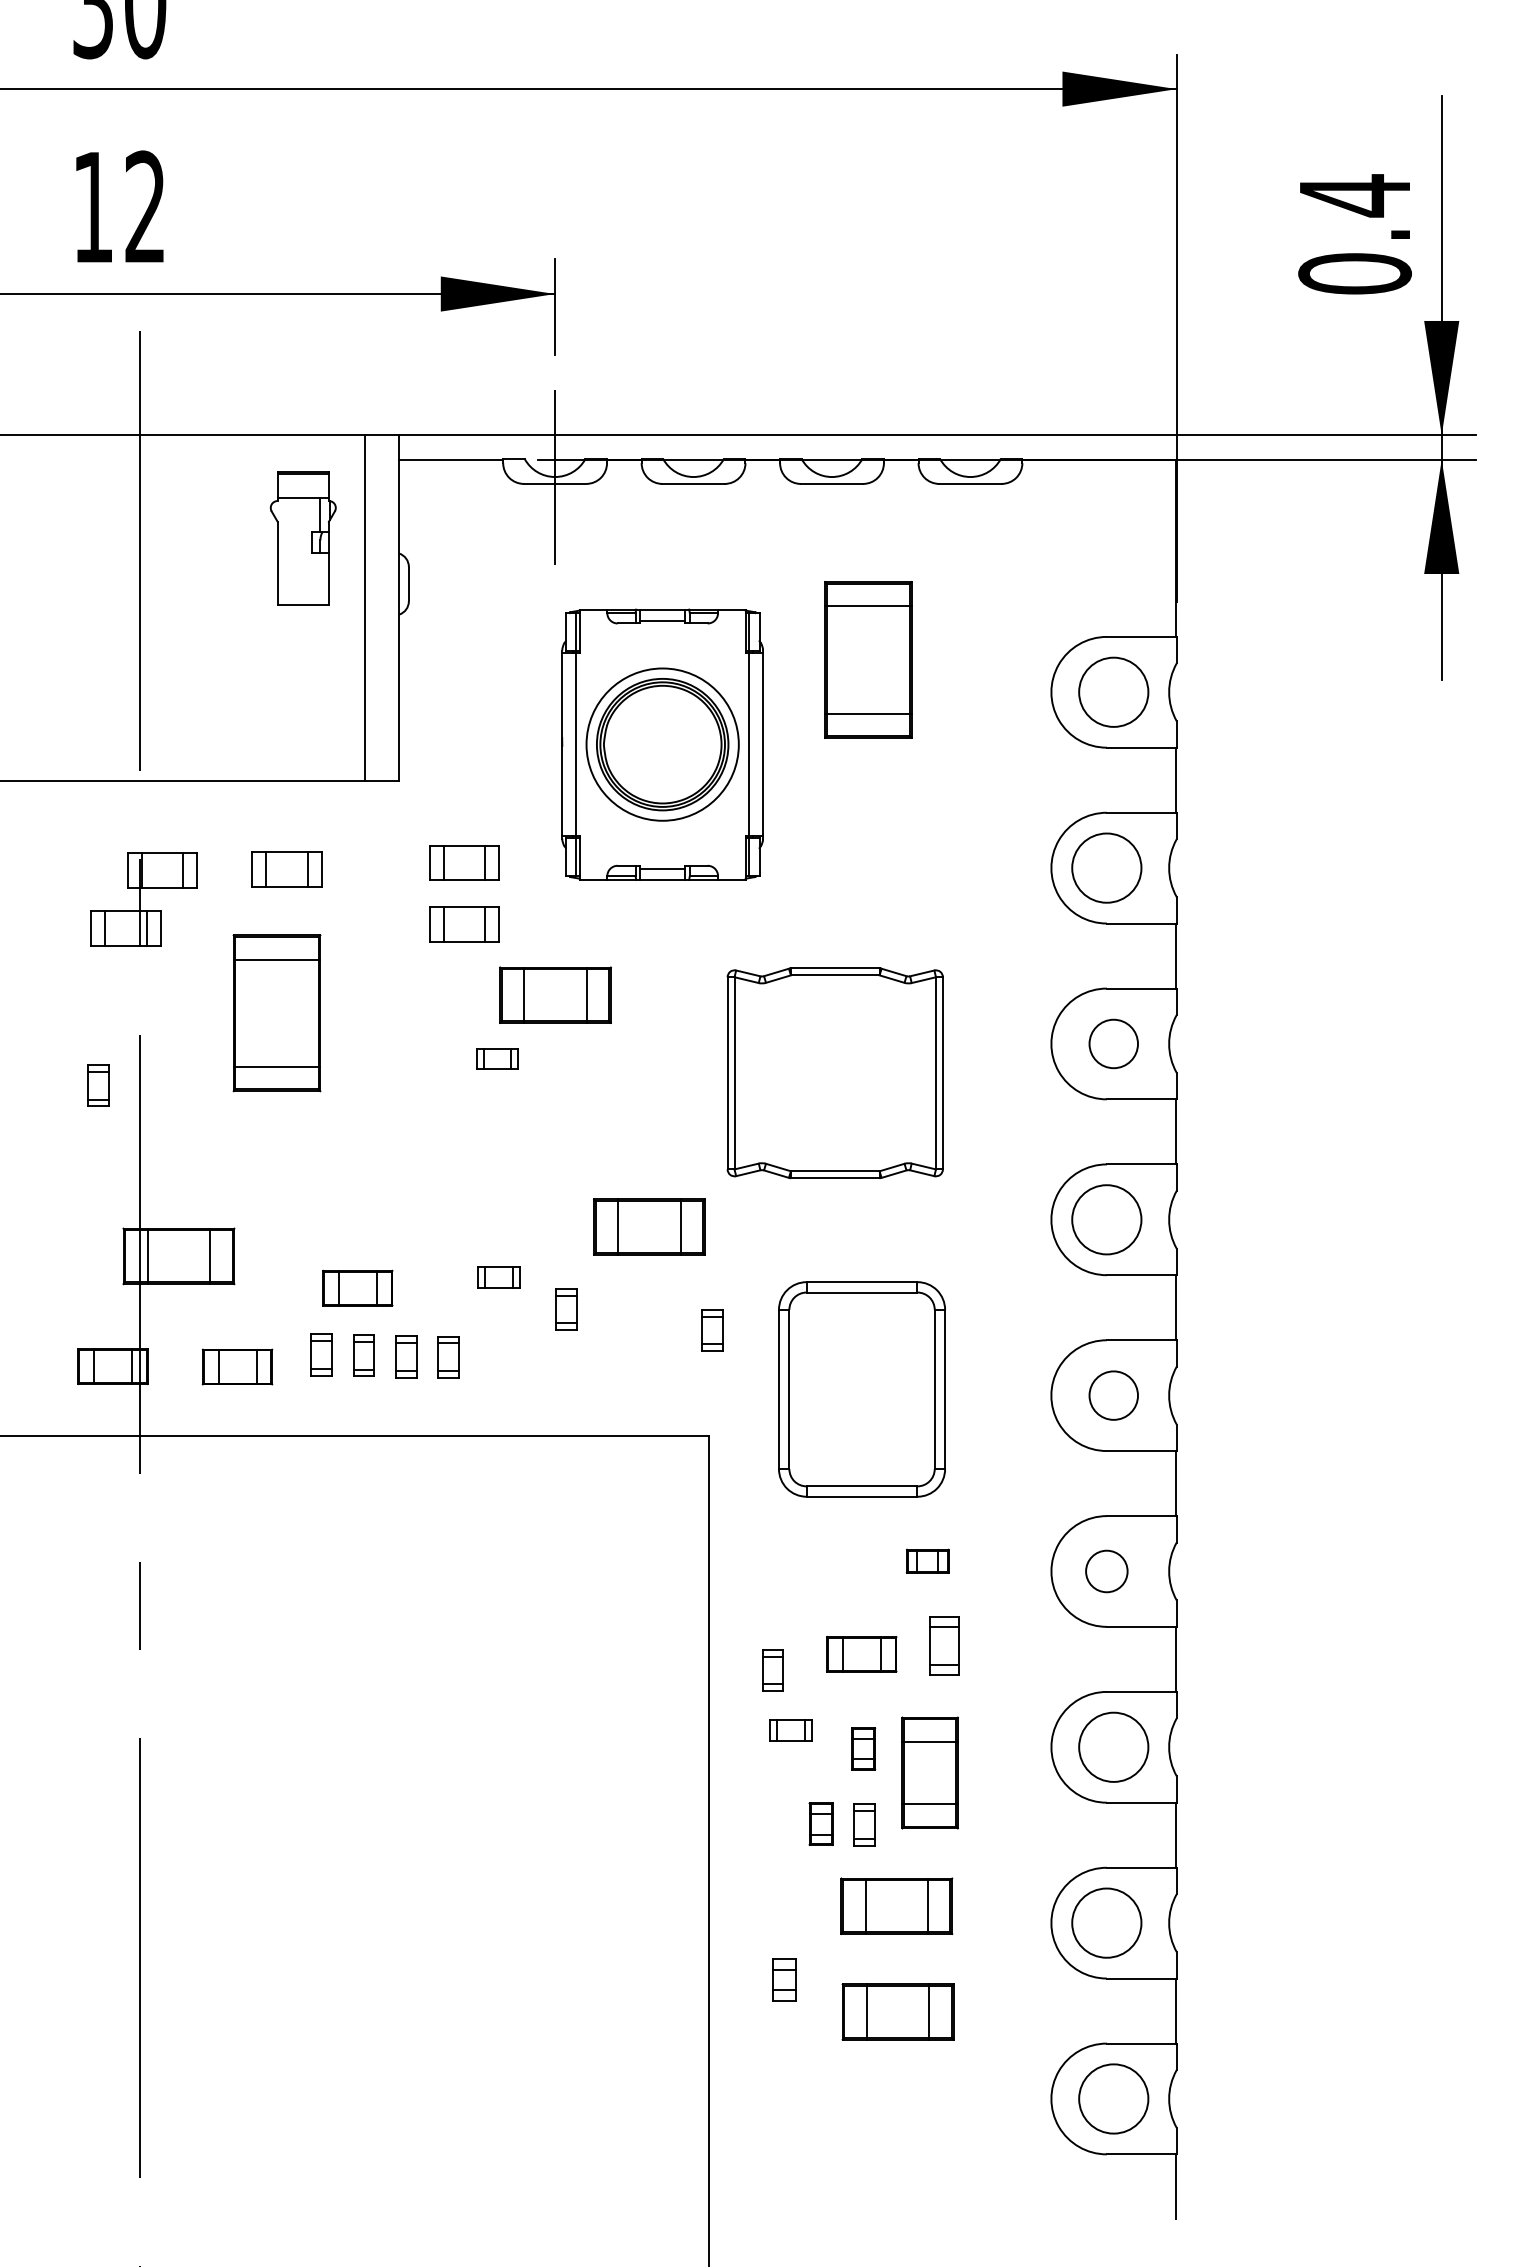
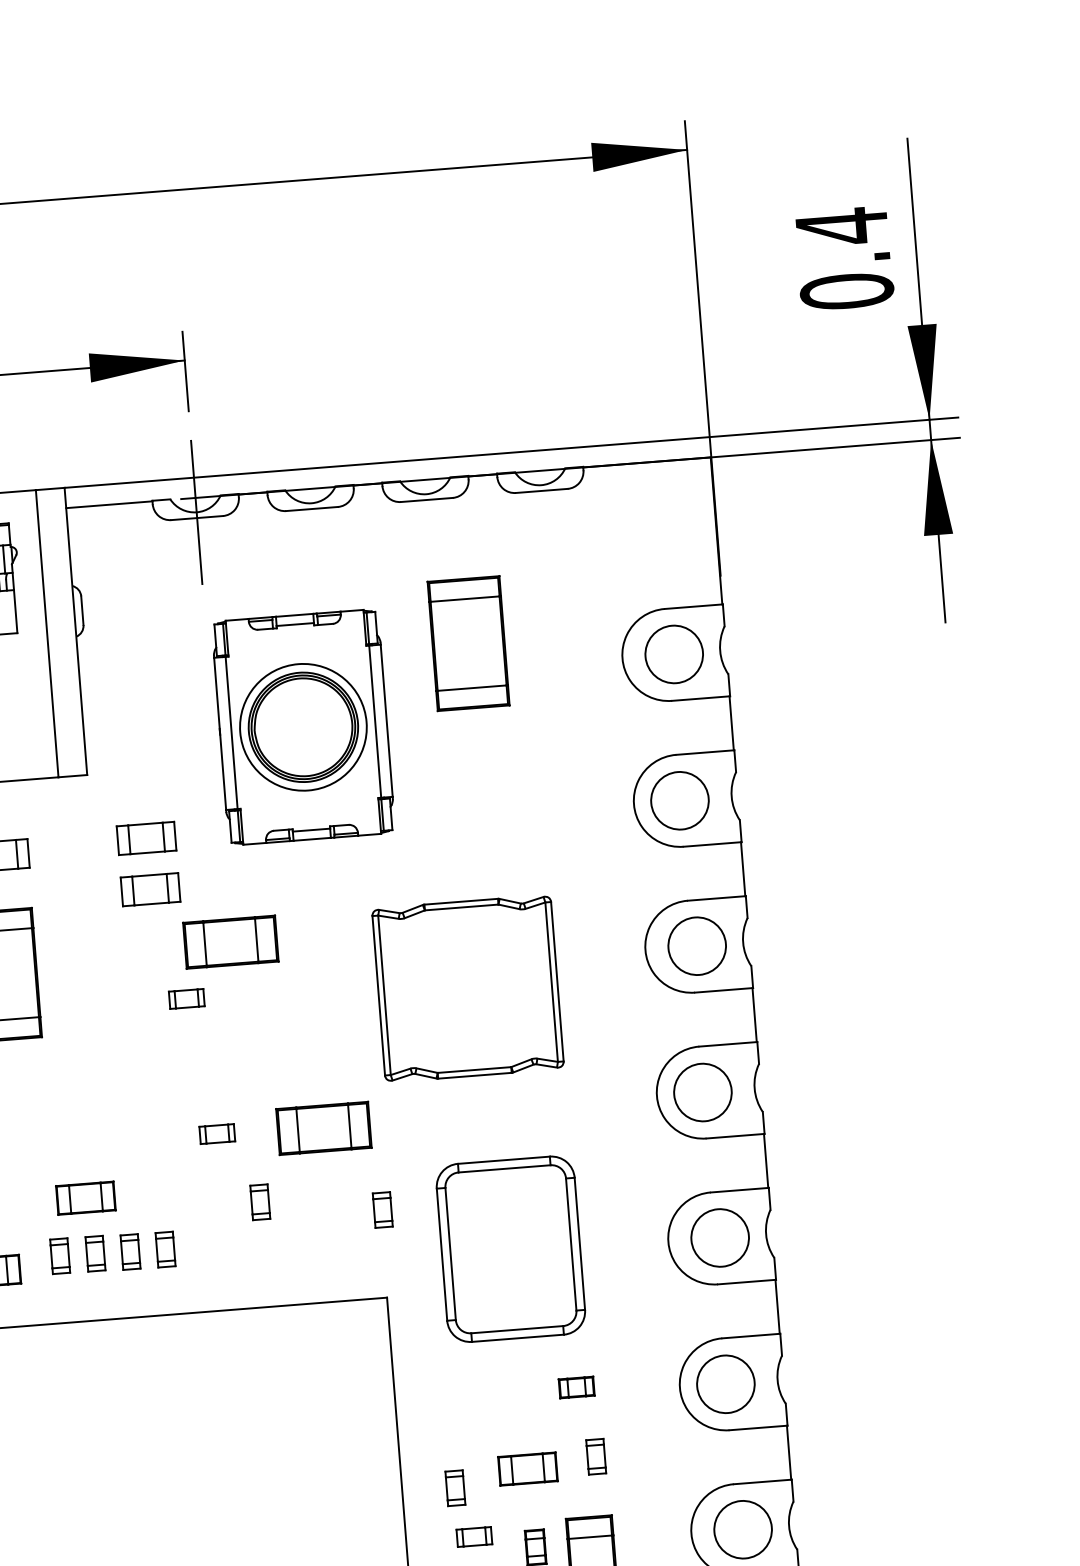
circle: (1113, 1043) -> (696, 945), size x1.43
part: (498, 1277) -> (216, 1133), moved
circle: (1113, 1395) -> (719, 1237), size x1.43
circle: (1106, 1571) -> (725, 1384), size x1.67
part: (944, 1645) -> (596, 1456), size x0.71

